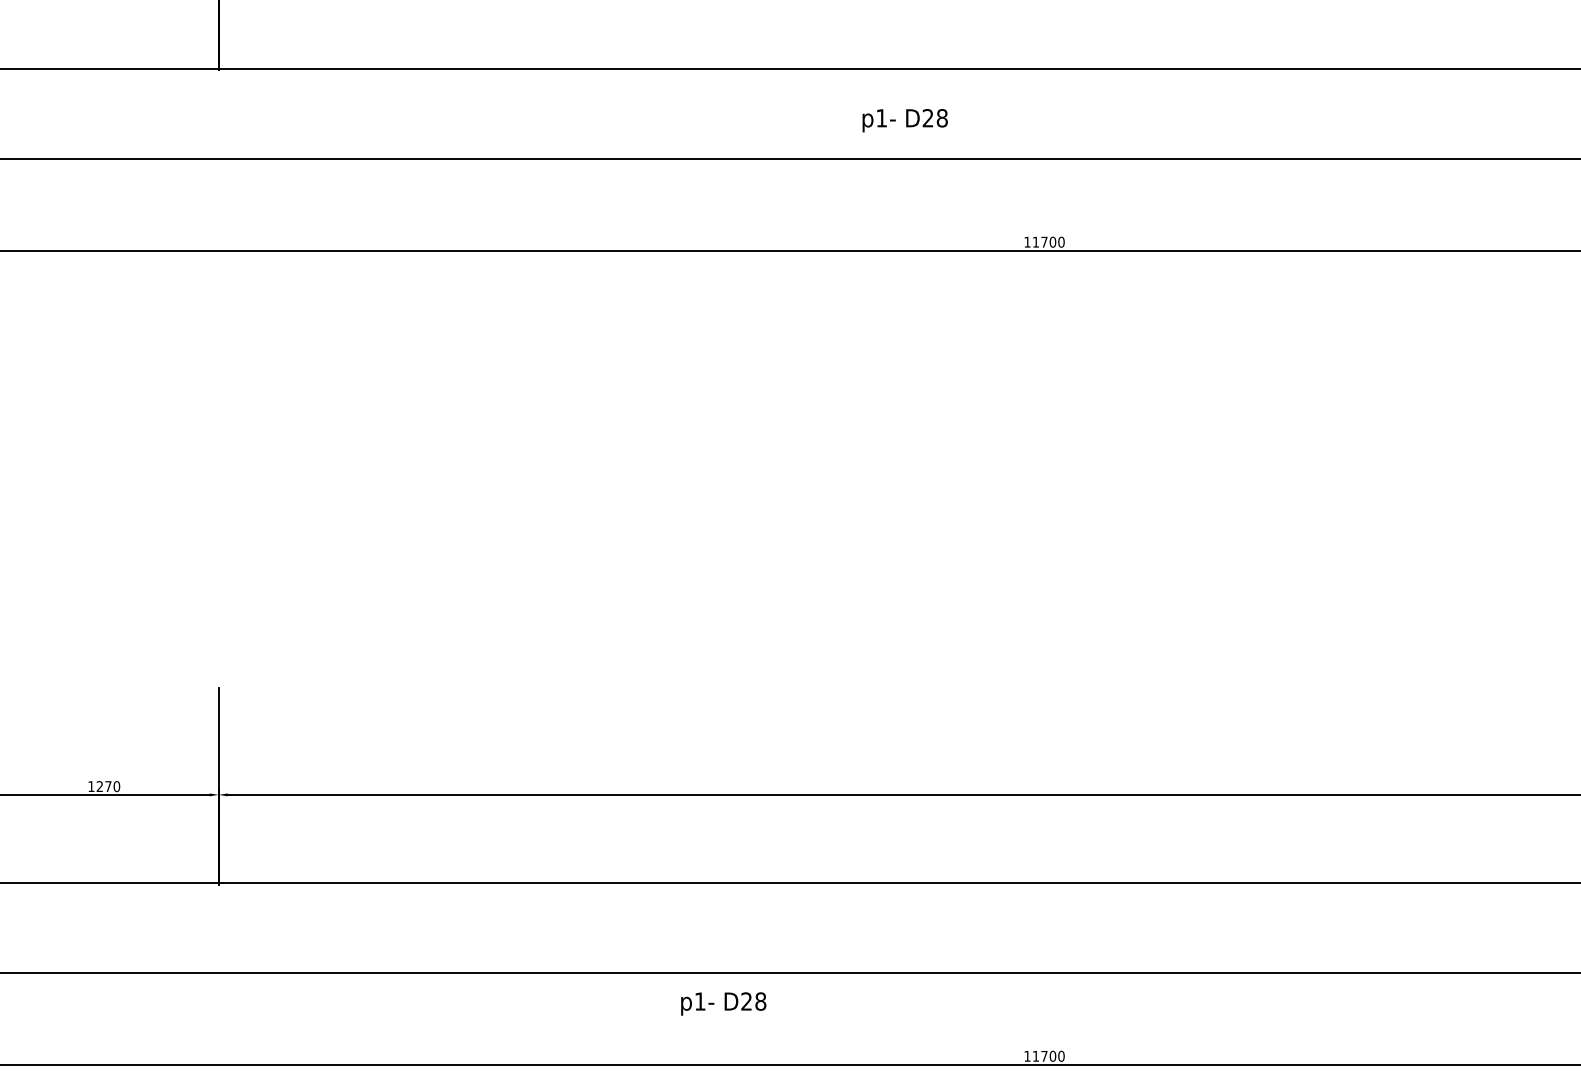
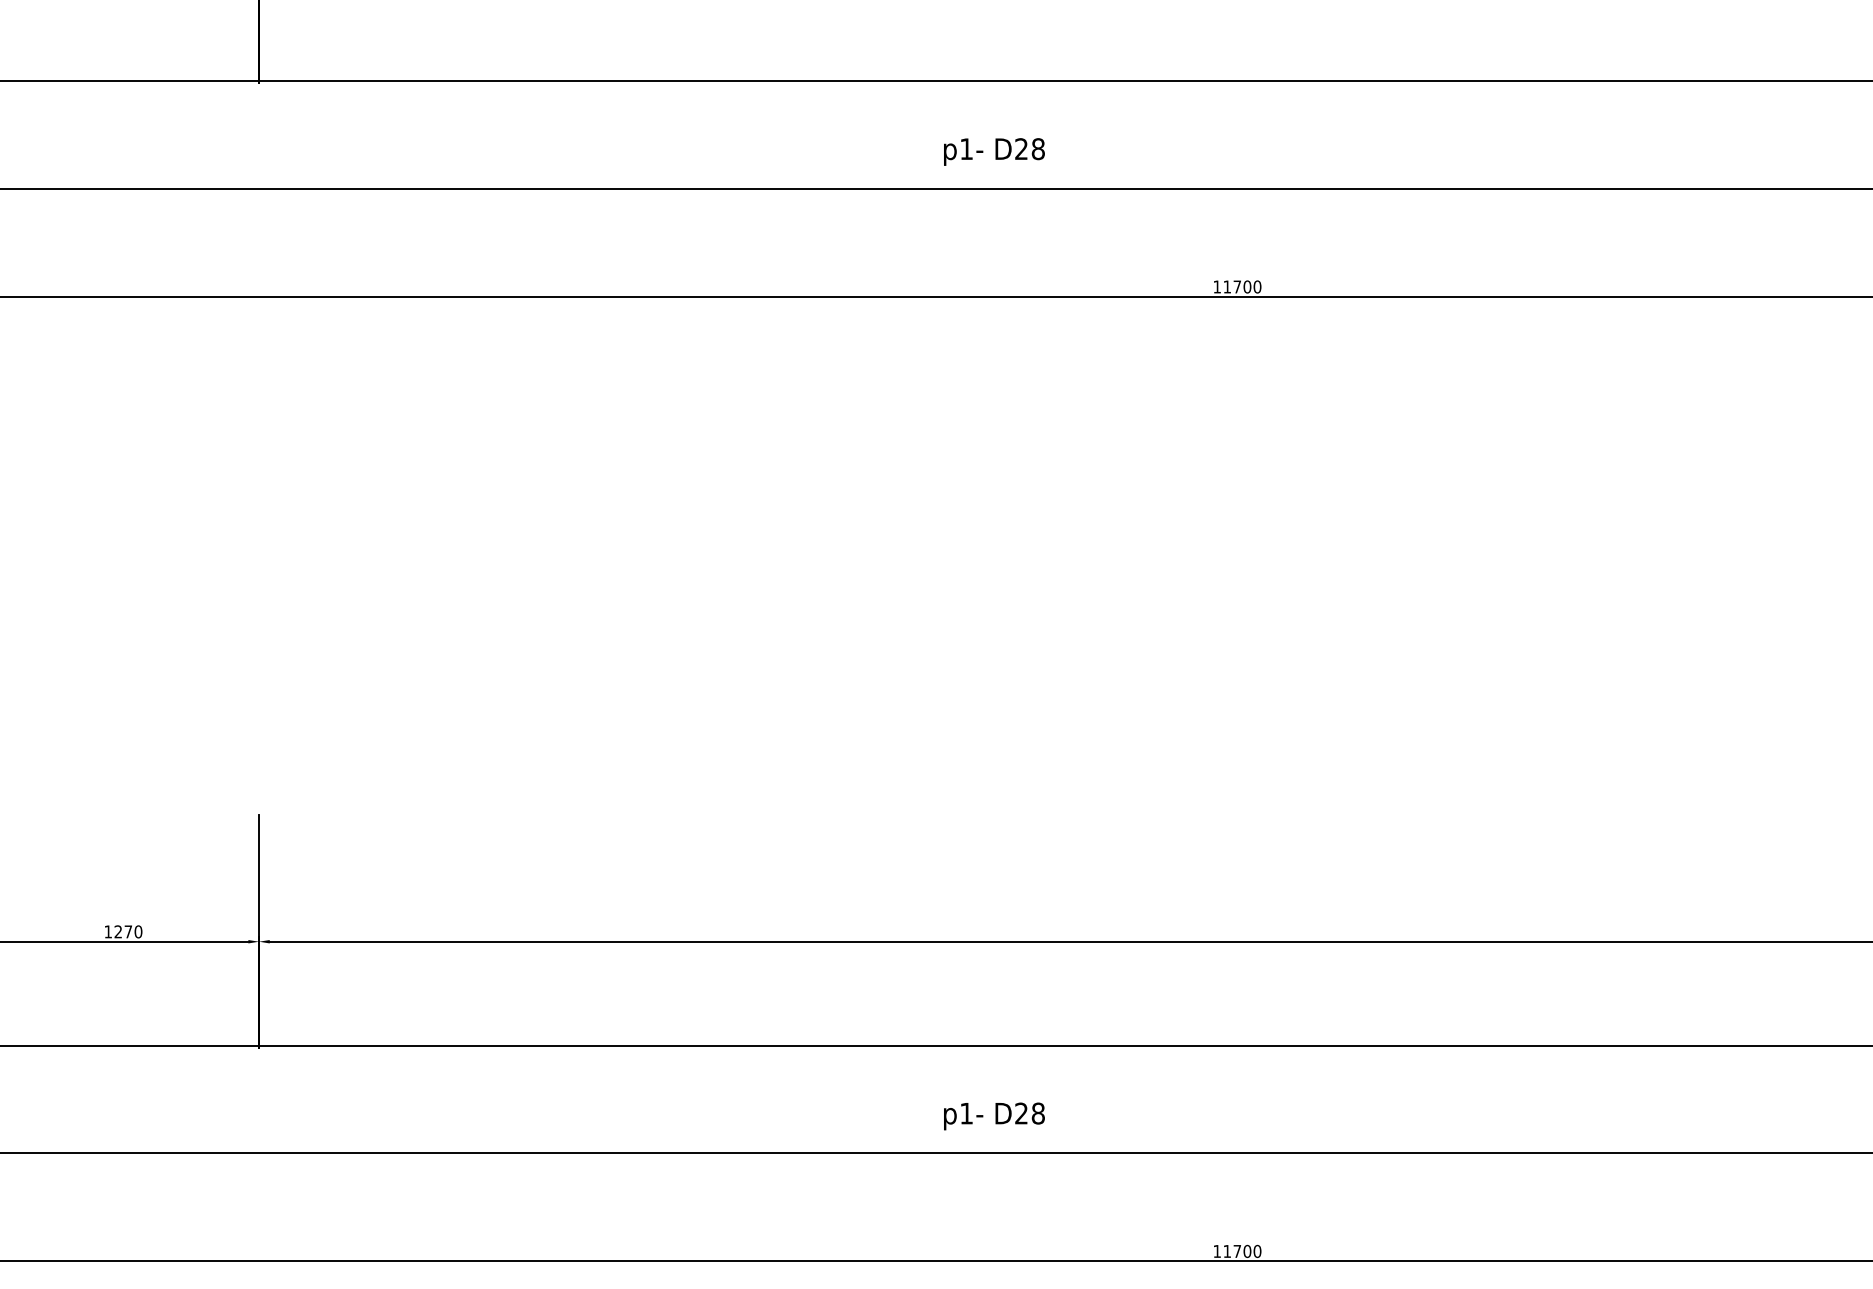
text: (905, 120) -> (994, 151), moved
text: (723, 1004) -> (994, 1116), moved

